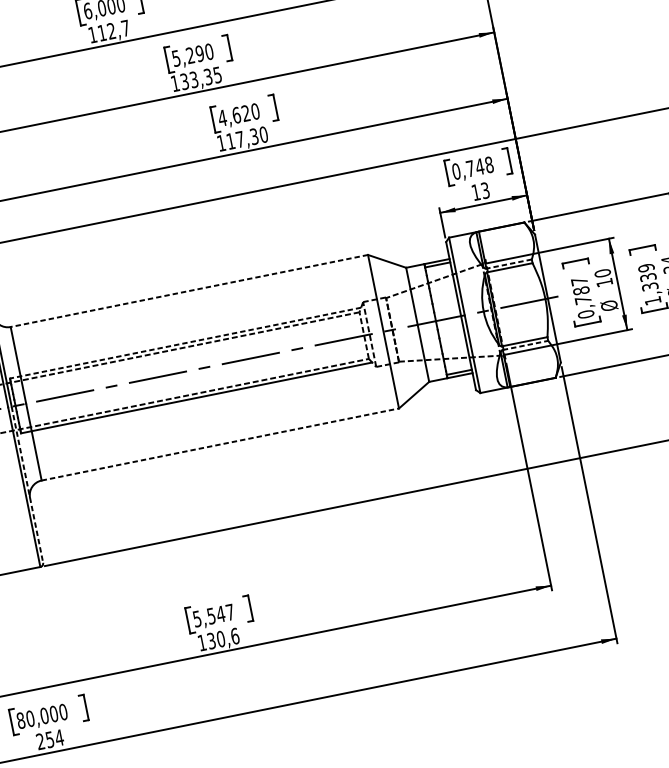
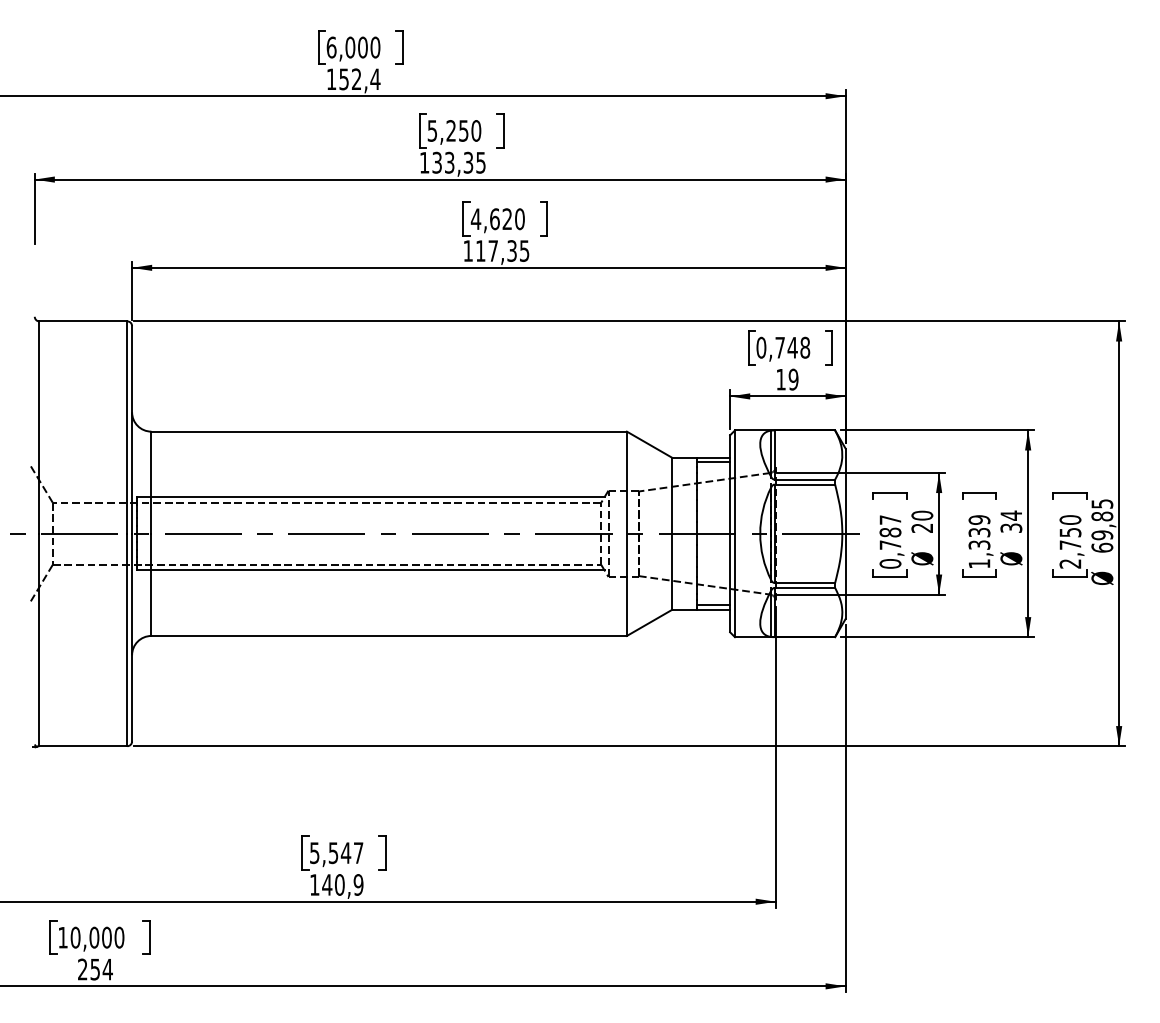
text: (113, 30) -> (359, 79), 112,7 -> 152,4
text: (199, 53) -> (463, 130), 5,290 -> 5,250
text: (263, 134) -> (524, 250), 117,30 -> 117,35
text: (485, 190) -> (793, 379), 13 -> 19
line: (508, 264) -> (804, 479), dashed -> solid
text: (603, 282) -> (921, 527), 10 -> 20
line: (189, 290) -> (389, 431), dashed -> solid
line: (185, 343) -> (370, 497), dashed -> solid
line: (525, 345) -> (805, 587), dashed -> solid
line: (220, 444) -> (389, 635), dashed -> solid
line: (27, 484) -> (132, 637), dashed -> solid
text: (222, 638) -> (342, 884), 130,6 -> 140,9
text: (20, 720) -> (62, 937), 80,000 -> 10,000

